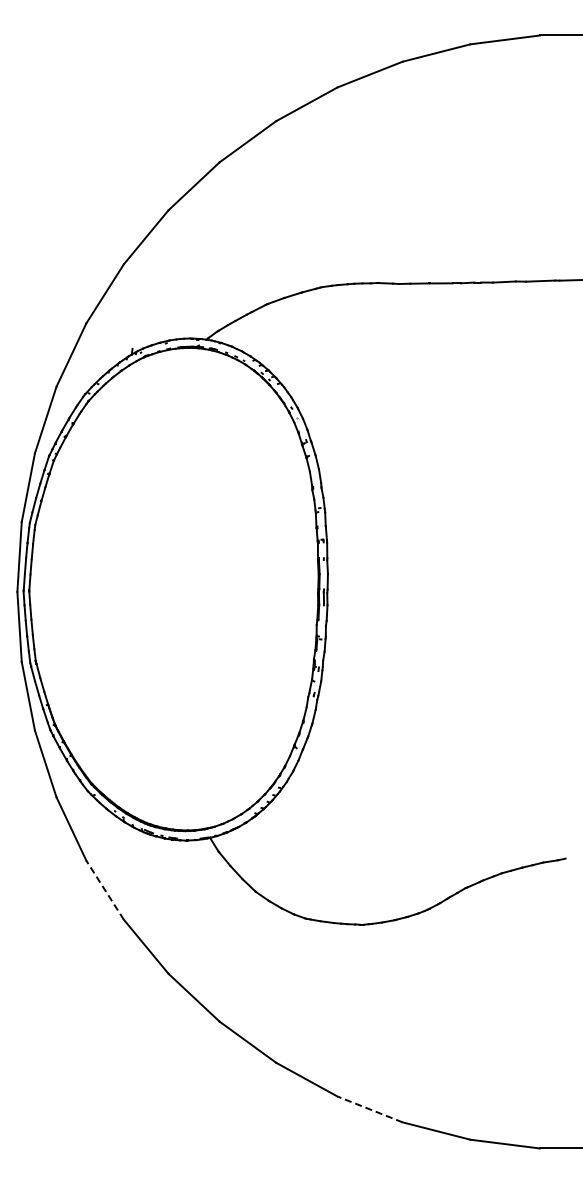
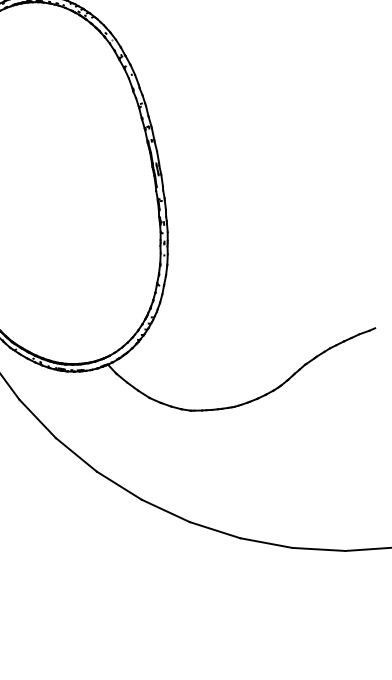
line: (104, 889) -> (37, 418), dashed -> solid
line: (369, 1109) -> (266, 543), dashed -> solid

